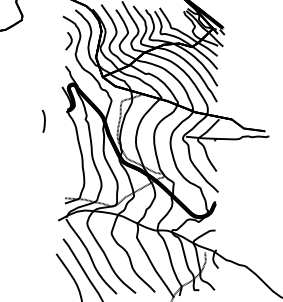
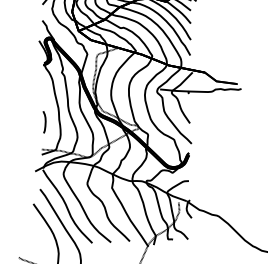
curve: (44, 120) -> (45, 121), moved

